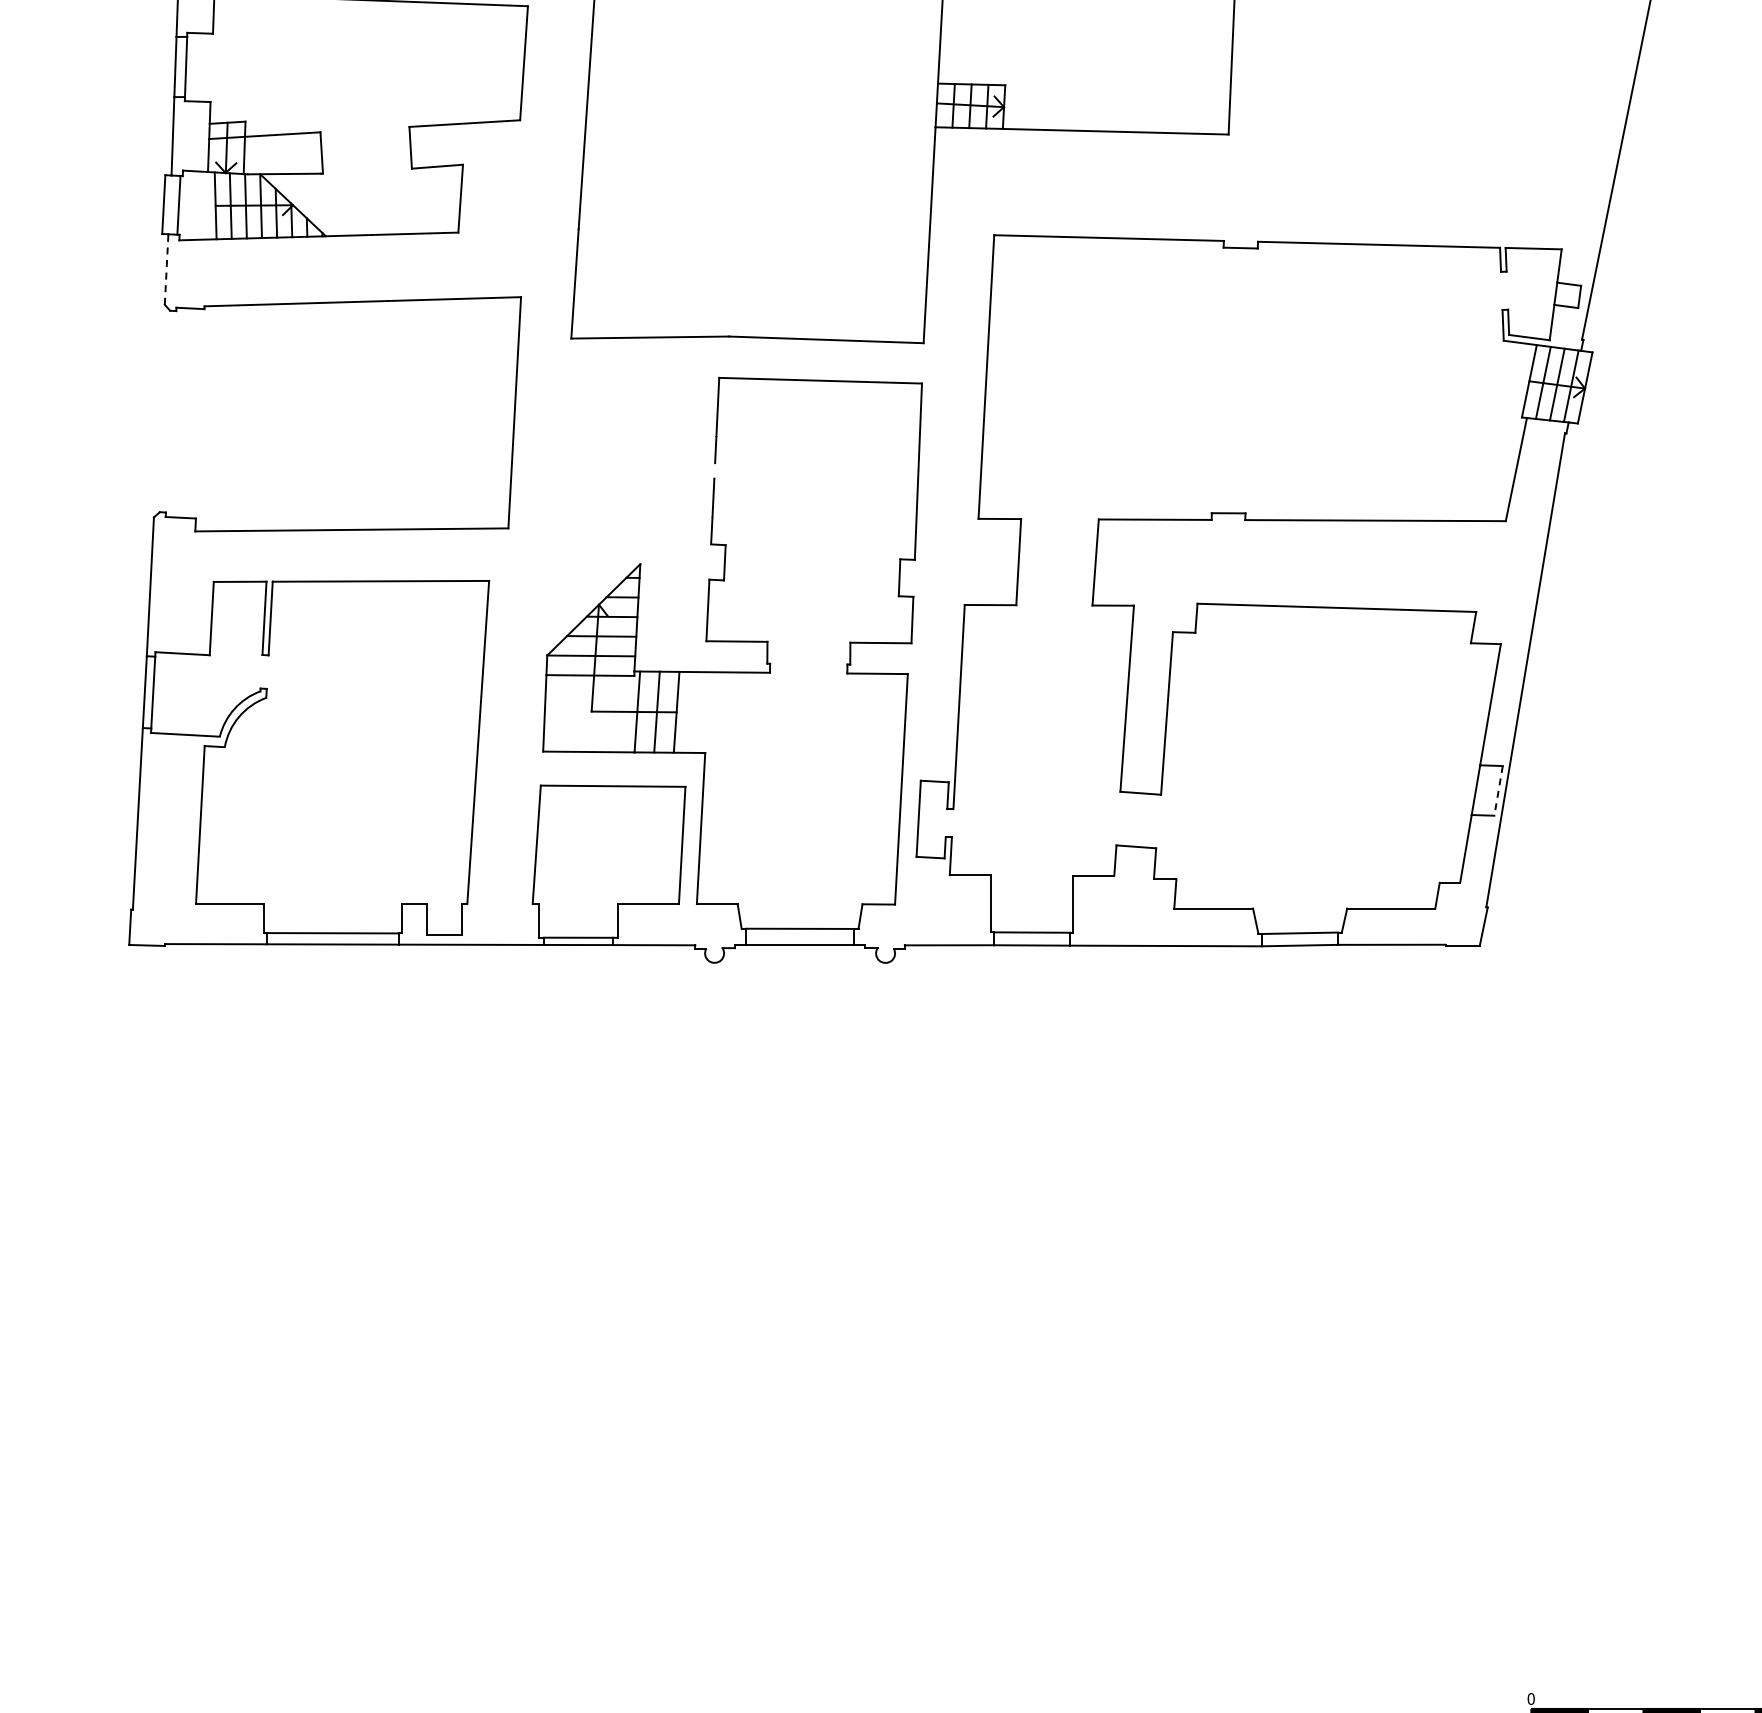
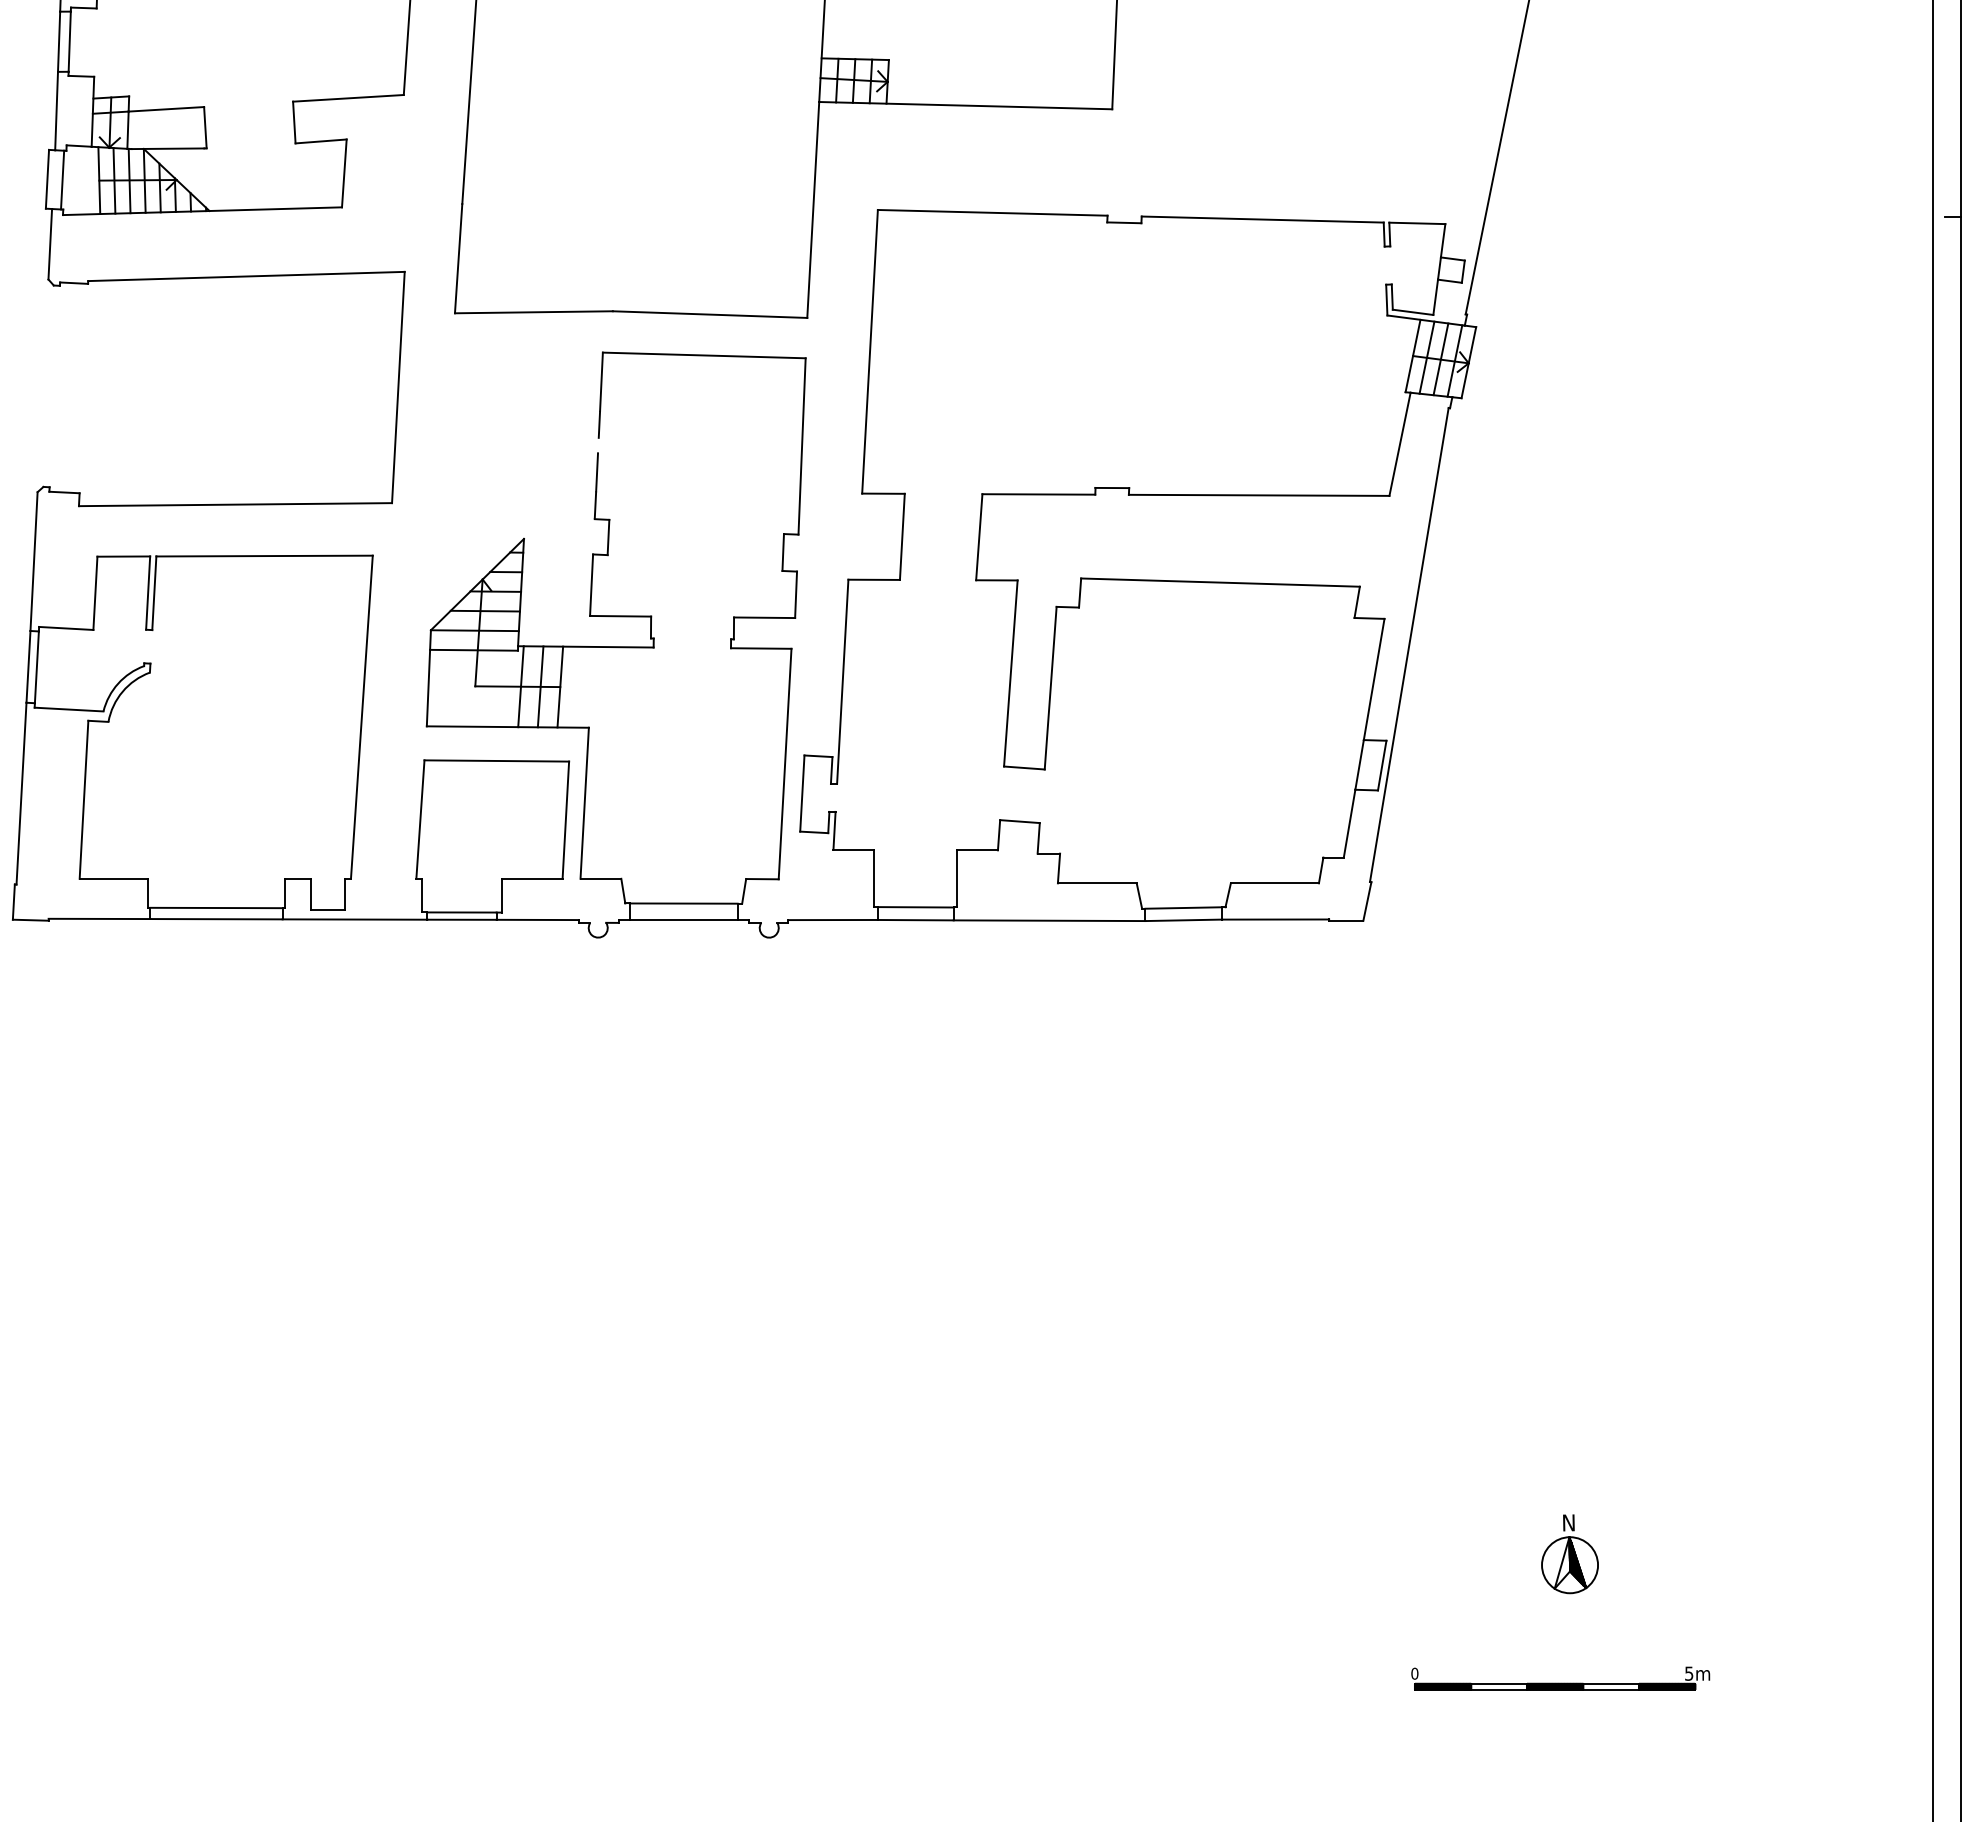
line: (166, 268) -> (50, 243), dashed -> solid
line: (1498, 791) -> (1382, 766), dashed -> solid
part: (1685, 1579) -> (1569, 1554), added

